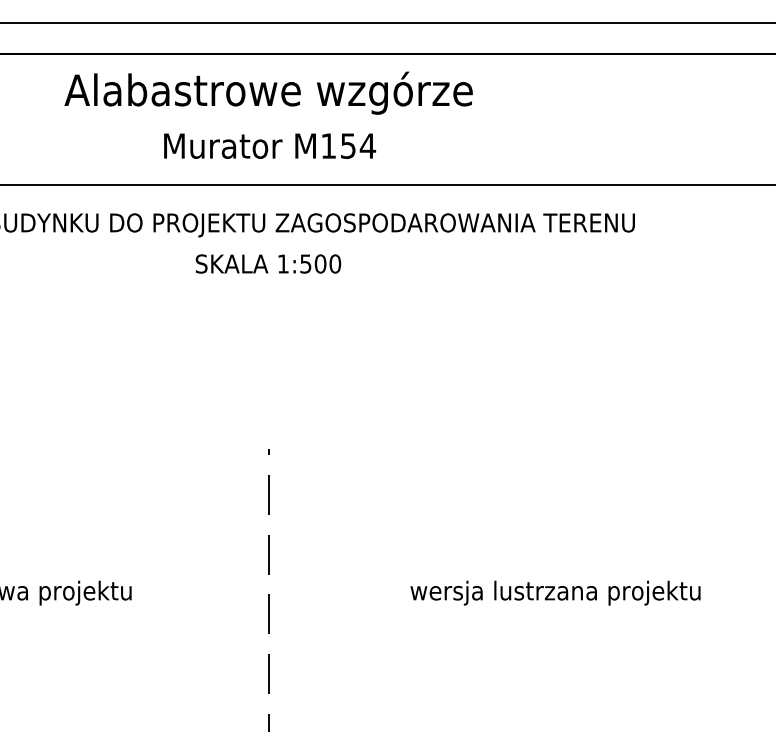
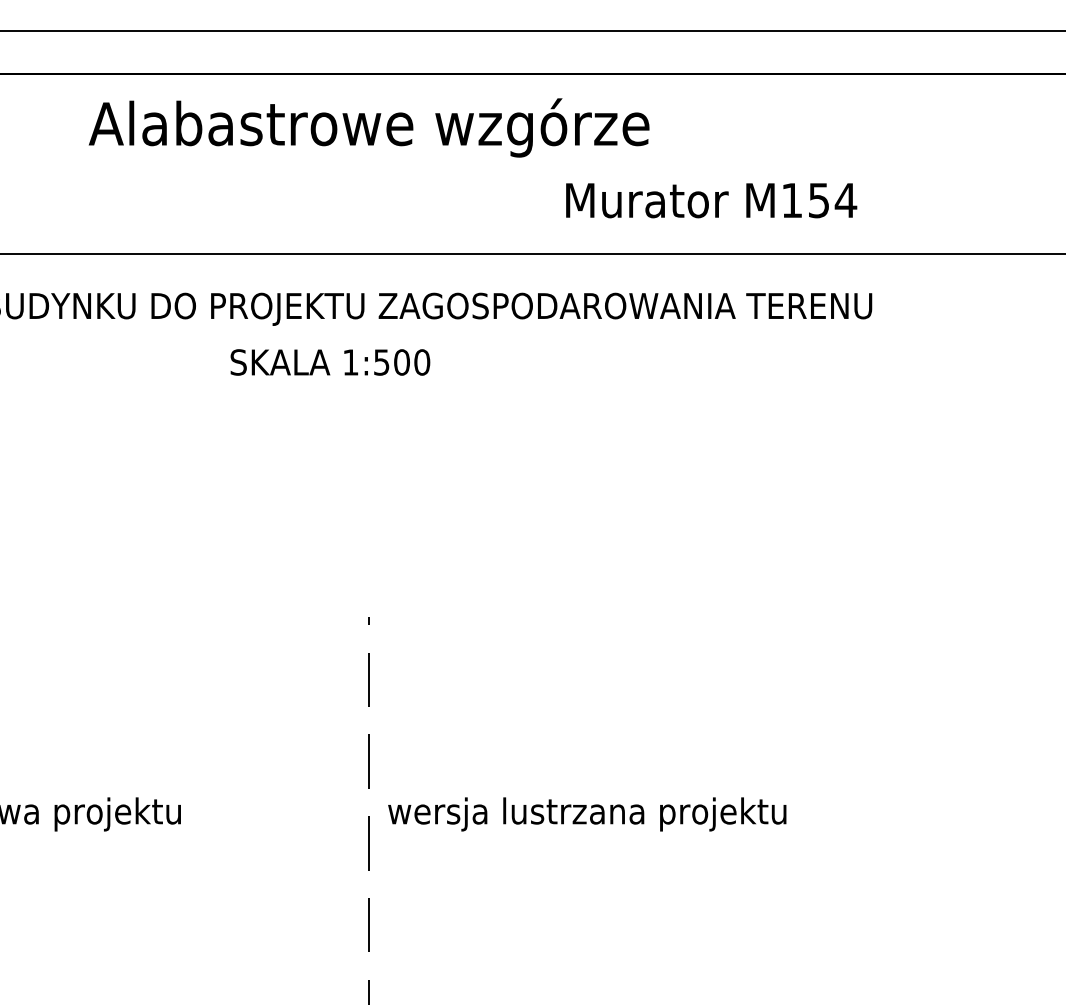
text: (270, 145) -> (712, 199), moved
text: (268, 263) -> (330, 361), moved
text: (555, 592) -> (587, 813), moved

